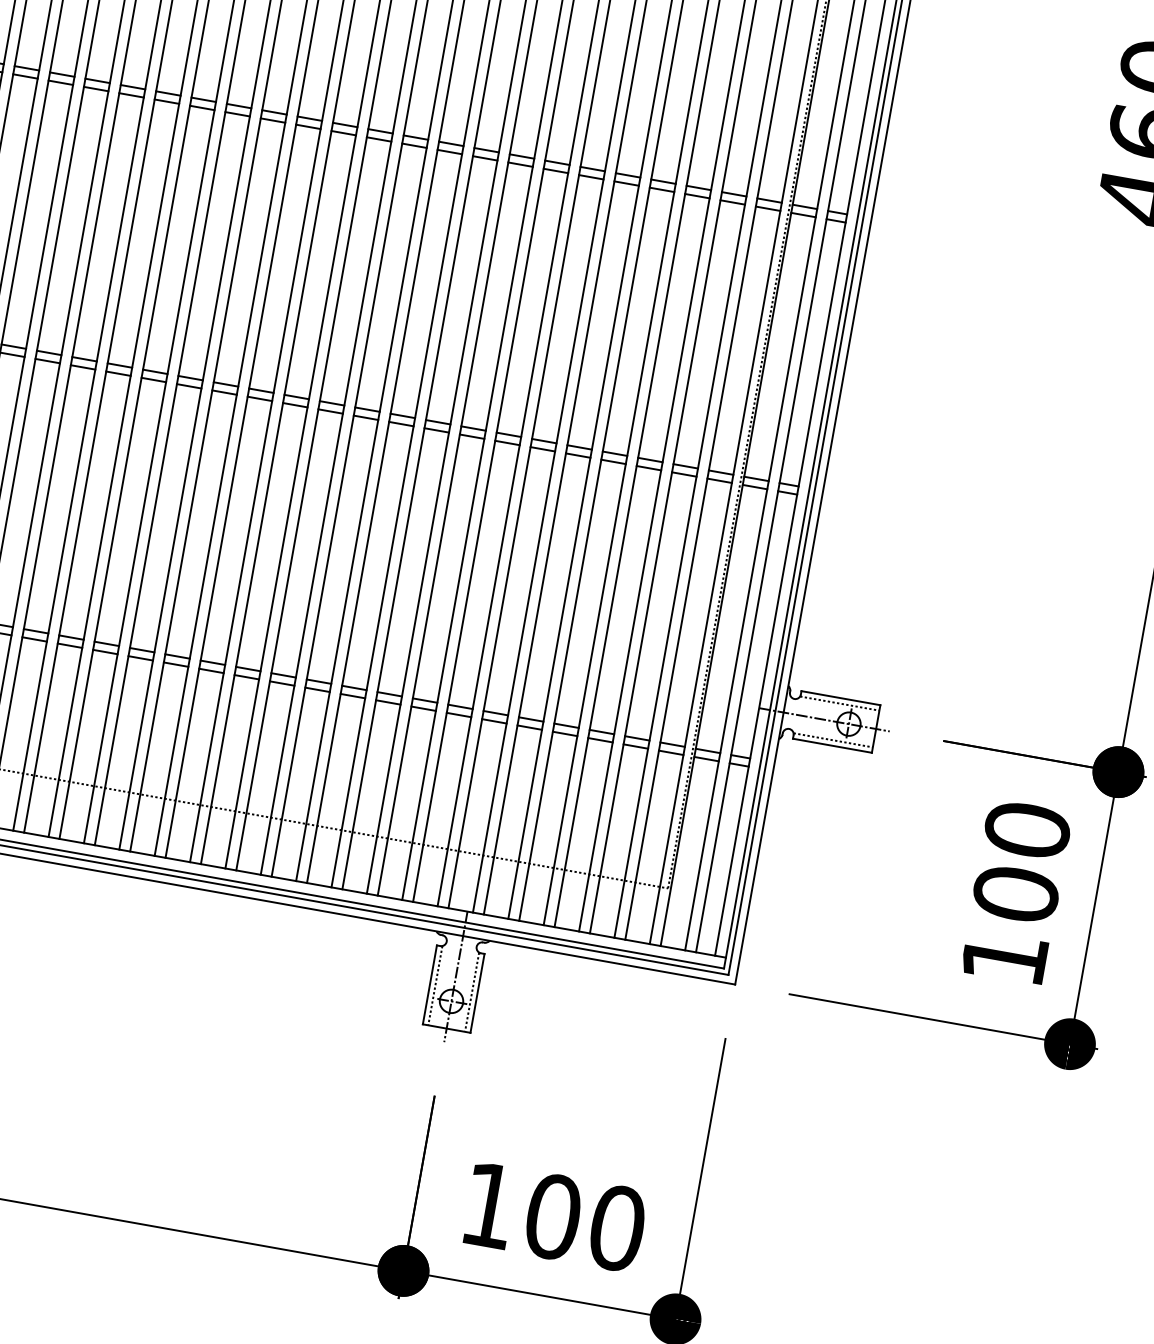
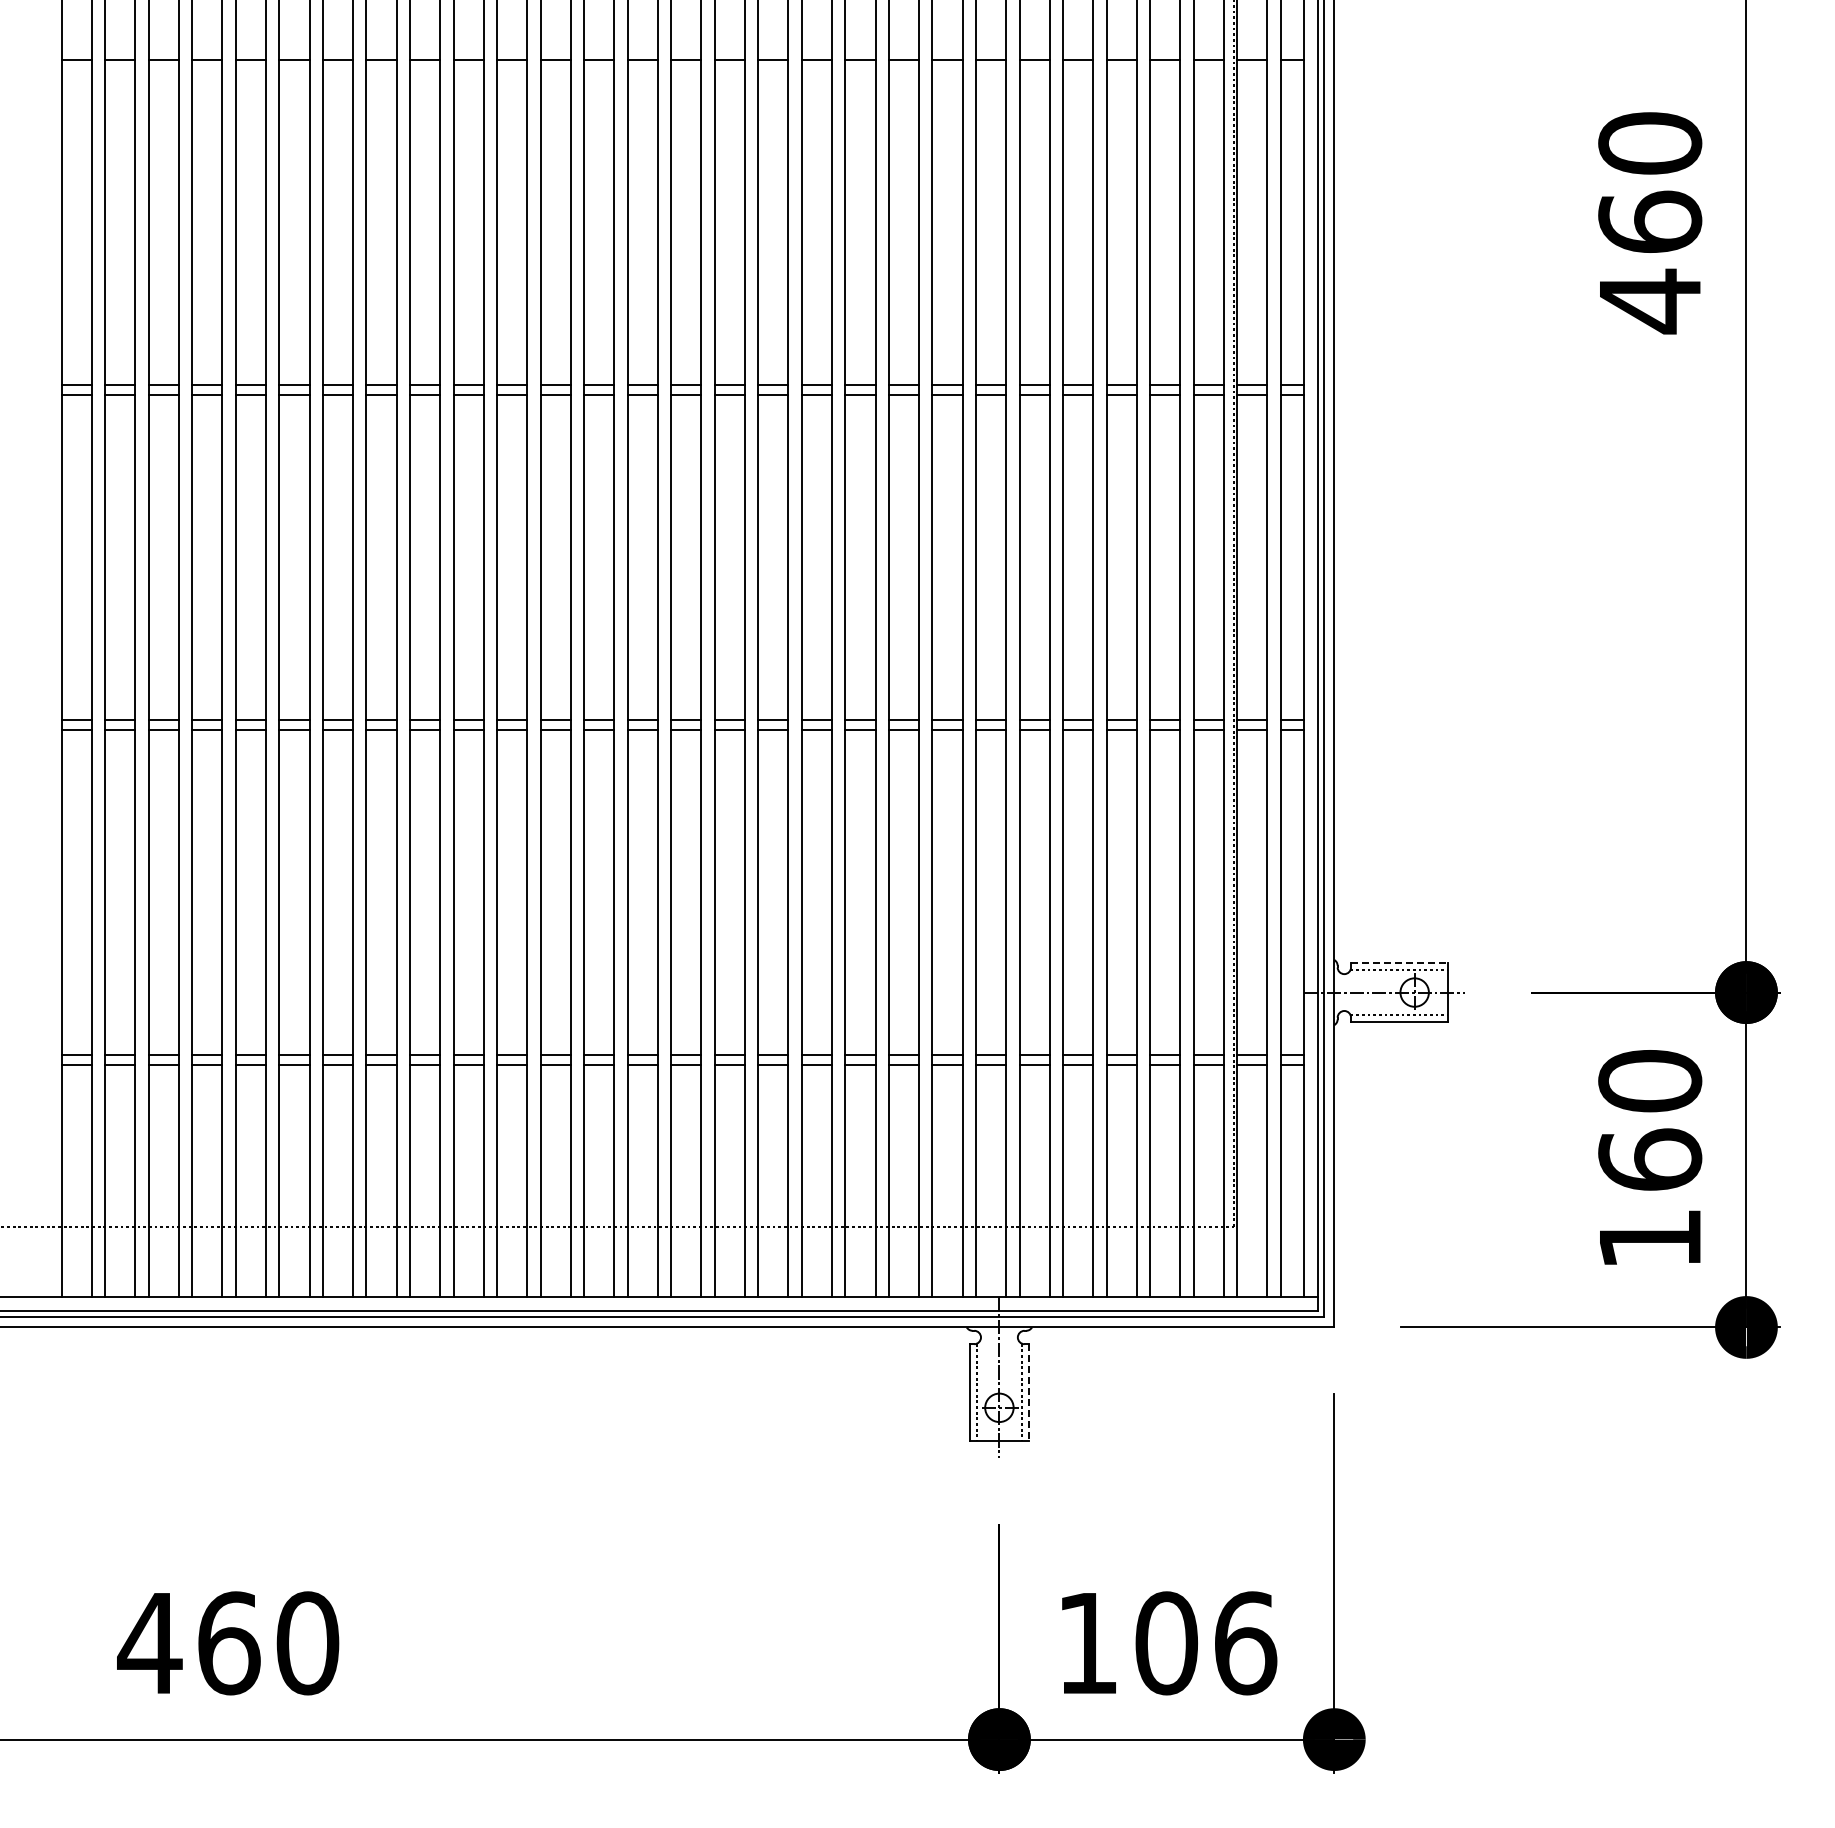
line: (840, 698) -> (1399, 963), solid -> dashed
text: (1016, 893) -> (1650, 1159), 100 -> 160
line: (477, 993) -> (1028, 1392), solid -> dashed
text: (617, 1228) -> (1245, 1643), 100 -> 106

